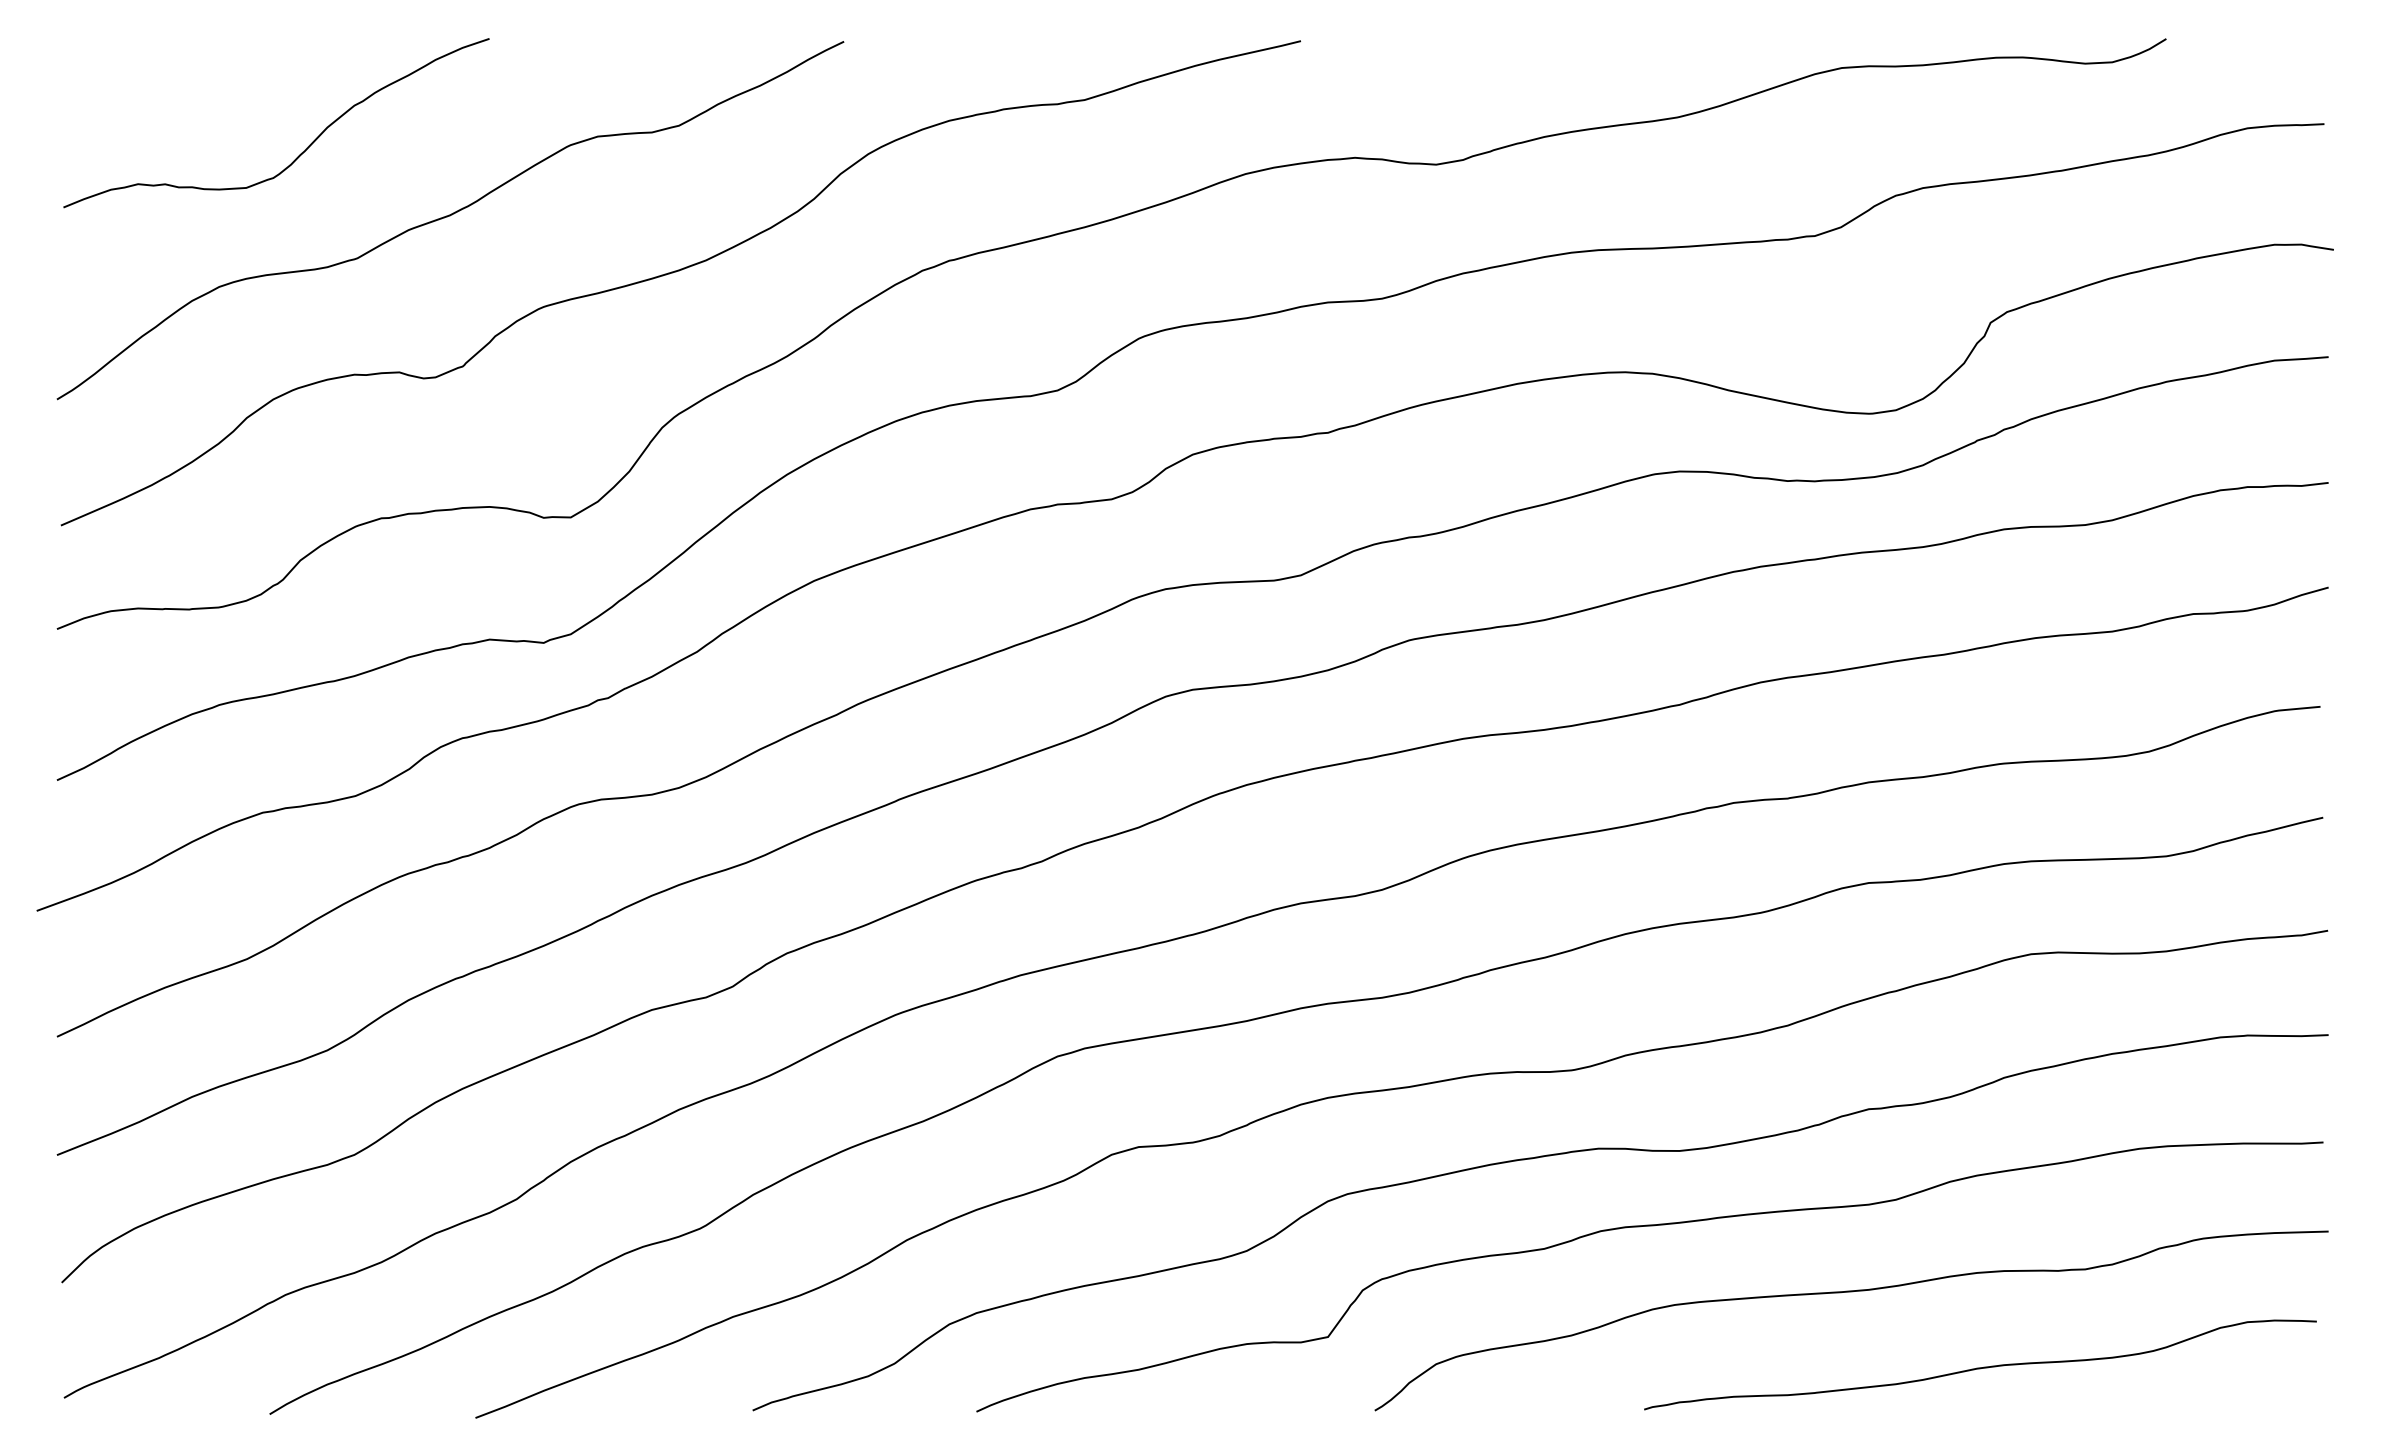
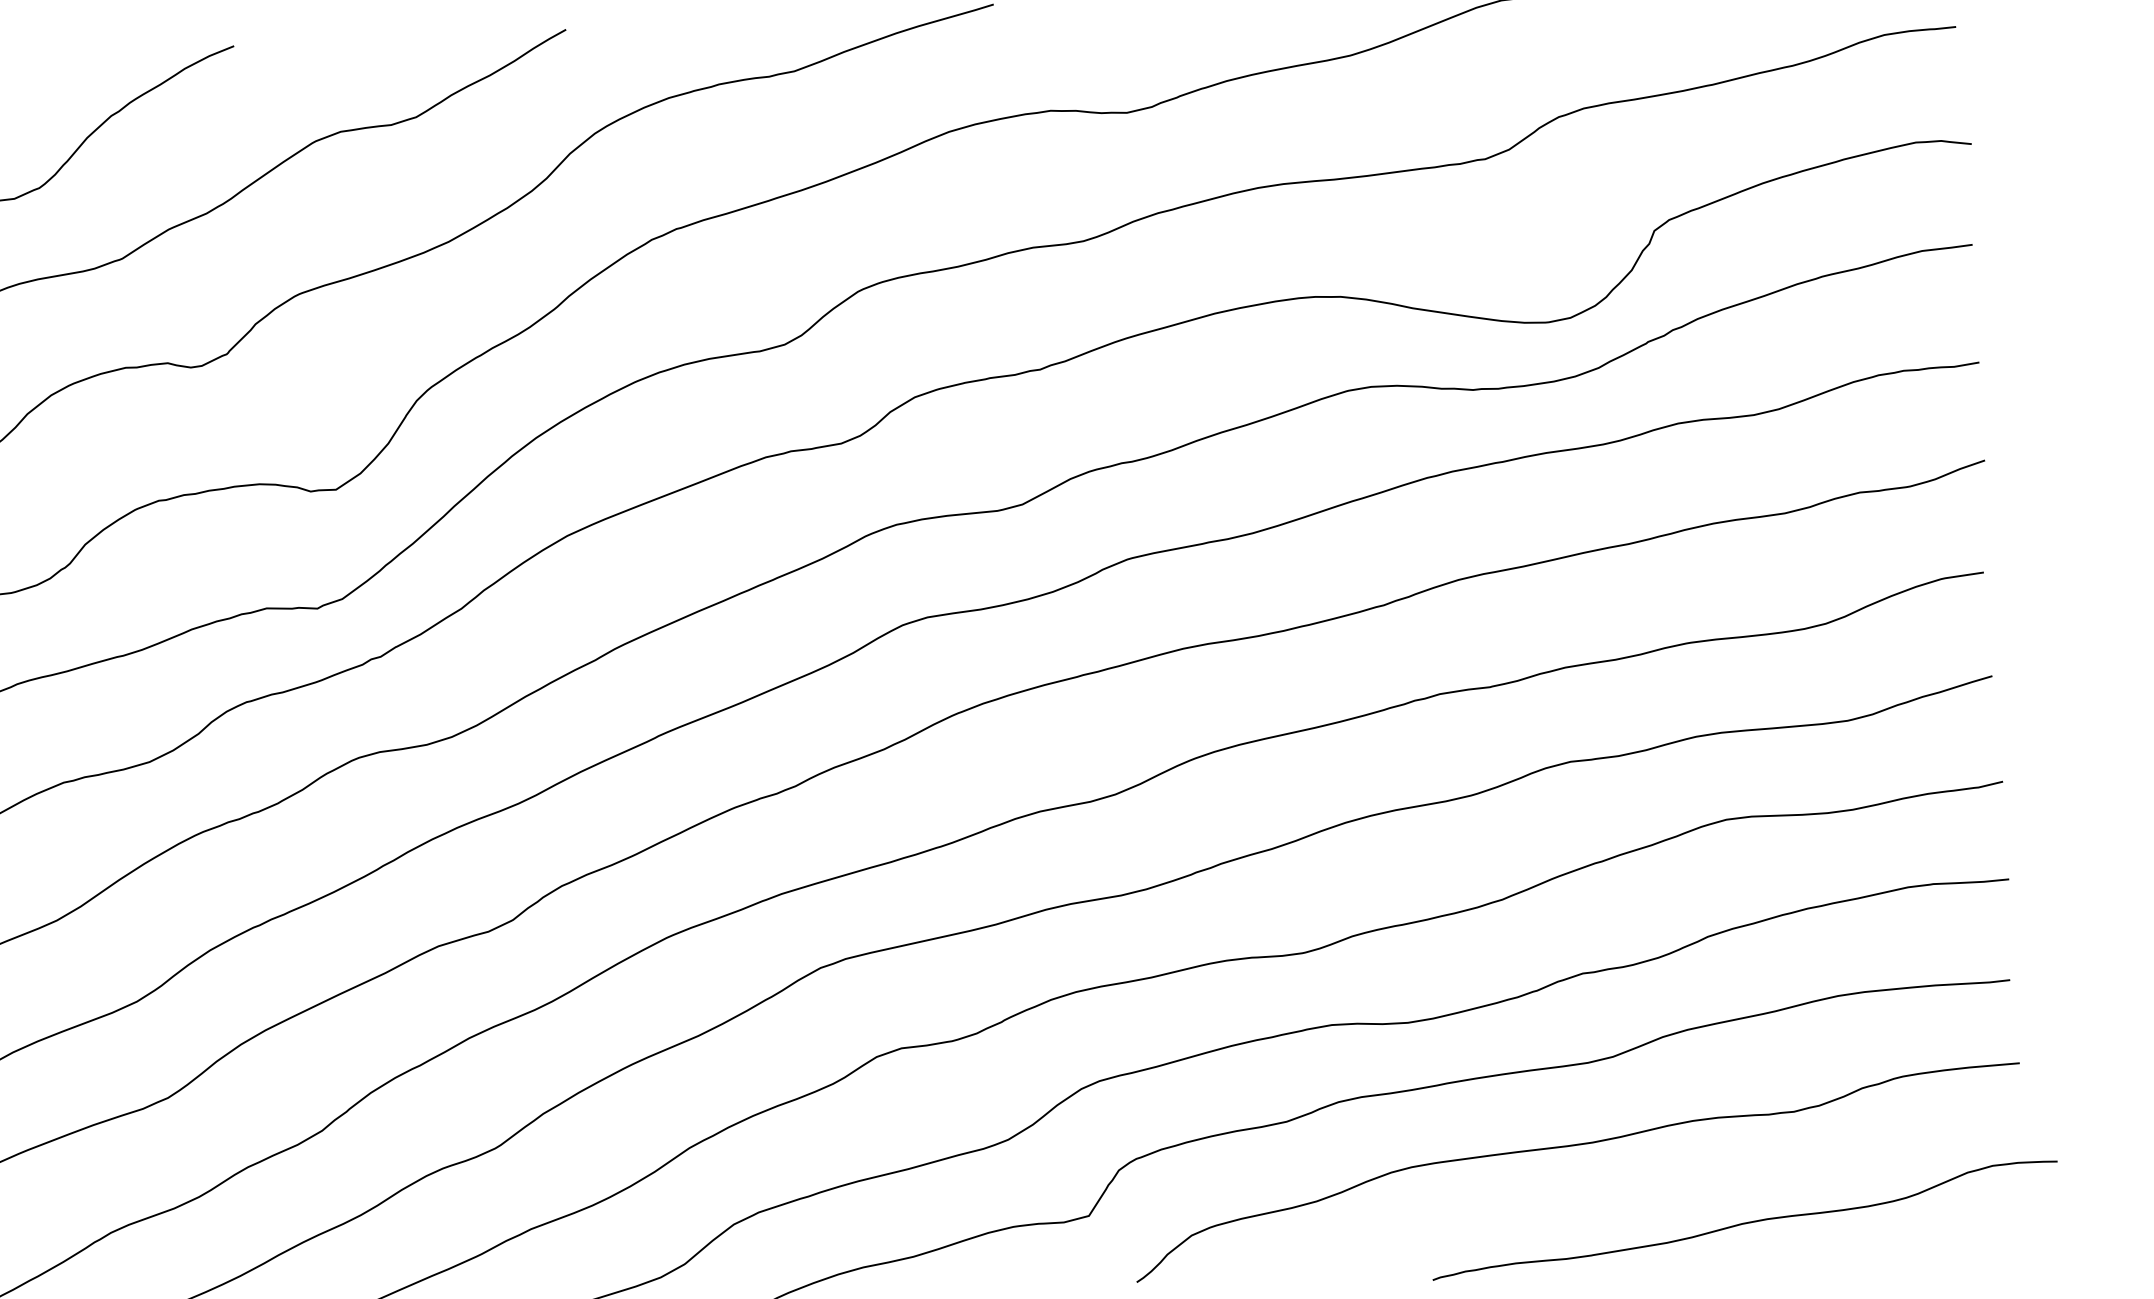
curve: (1980, 1367) -> (1745, 1222), moved

